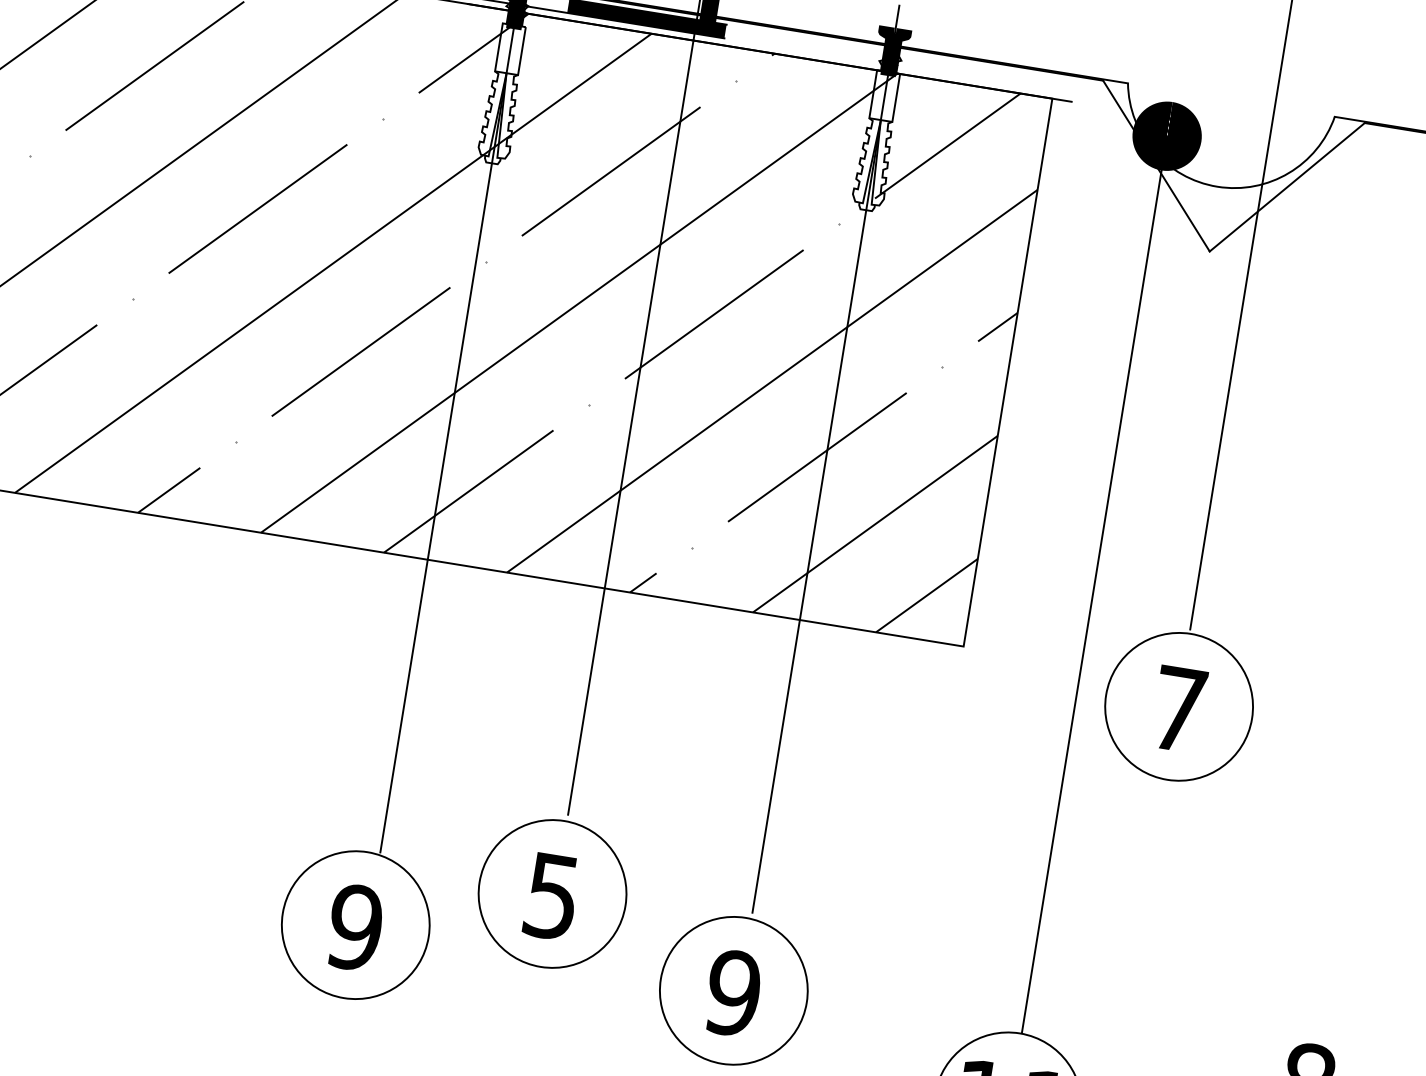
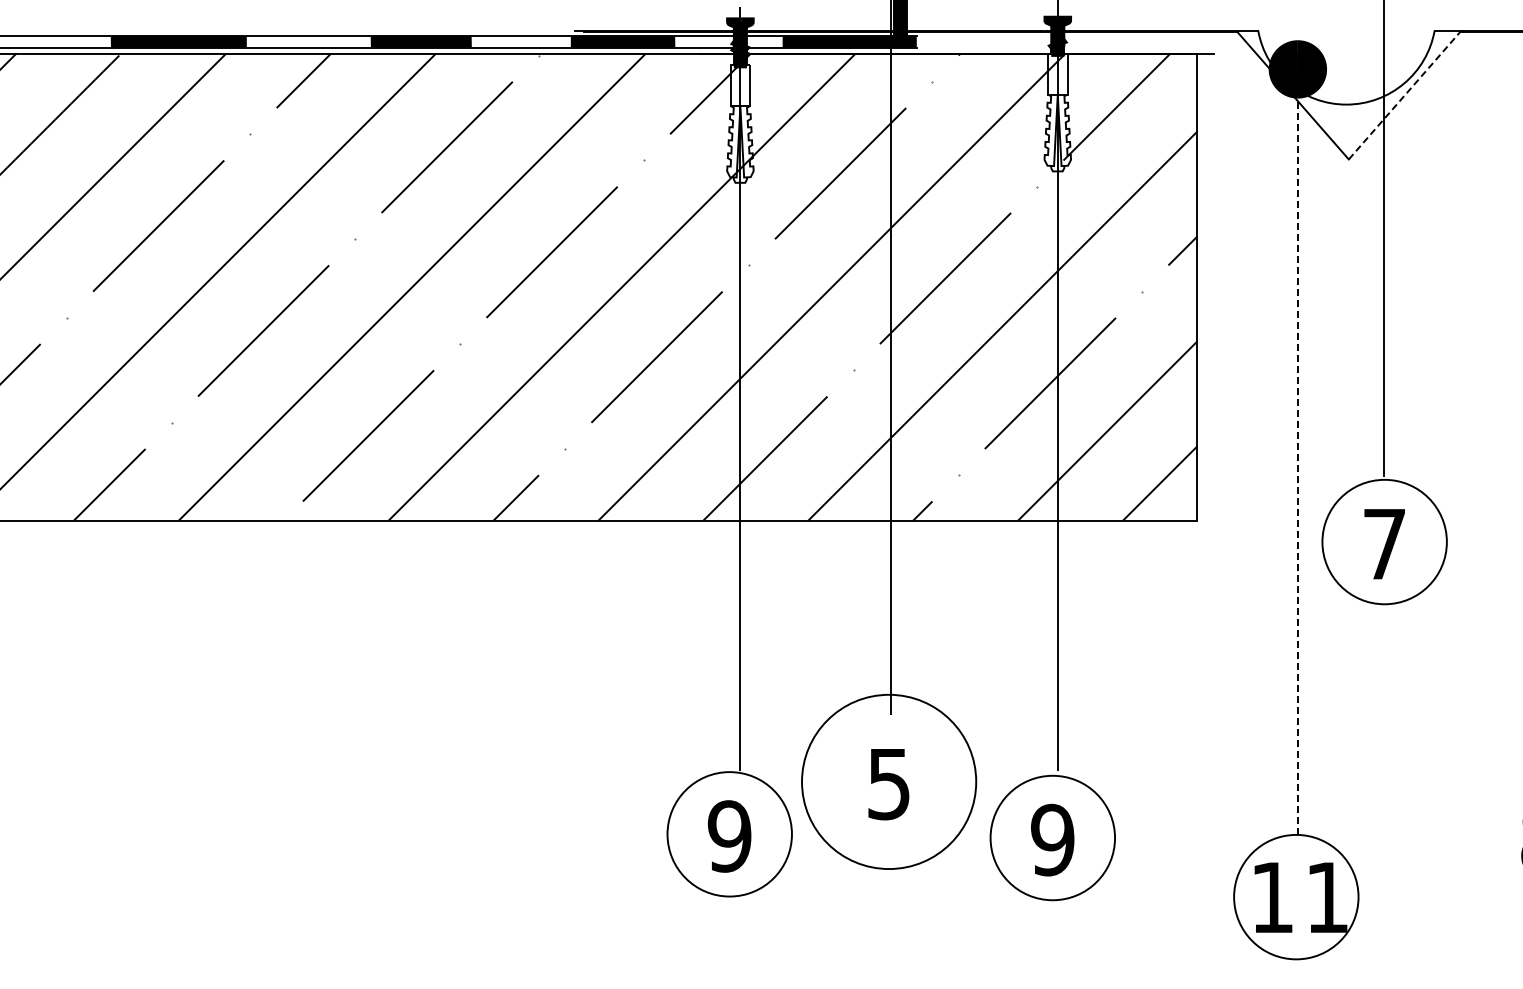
line: (1287, 187) -> (1404, 95), solid -> dashed
line: (1093, 585) -> (1297, 452), solid -> dashed
circle: (551, 893) -> (888, 781), size x1.4

